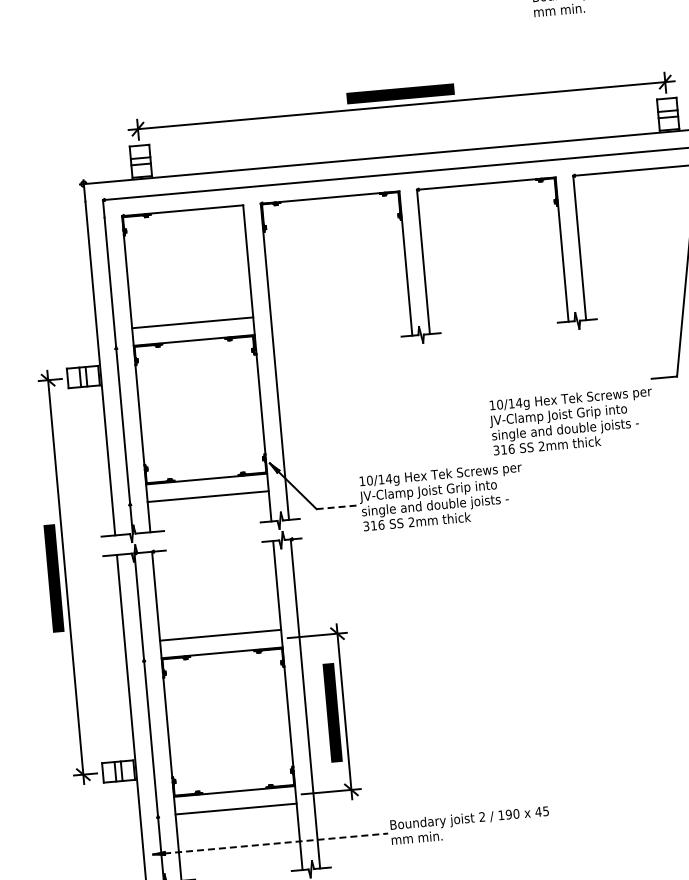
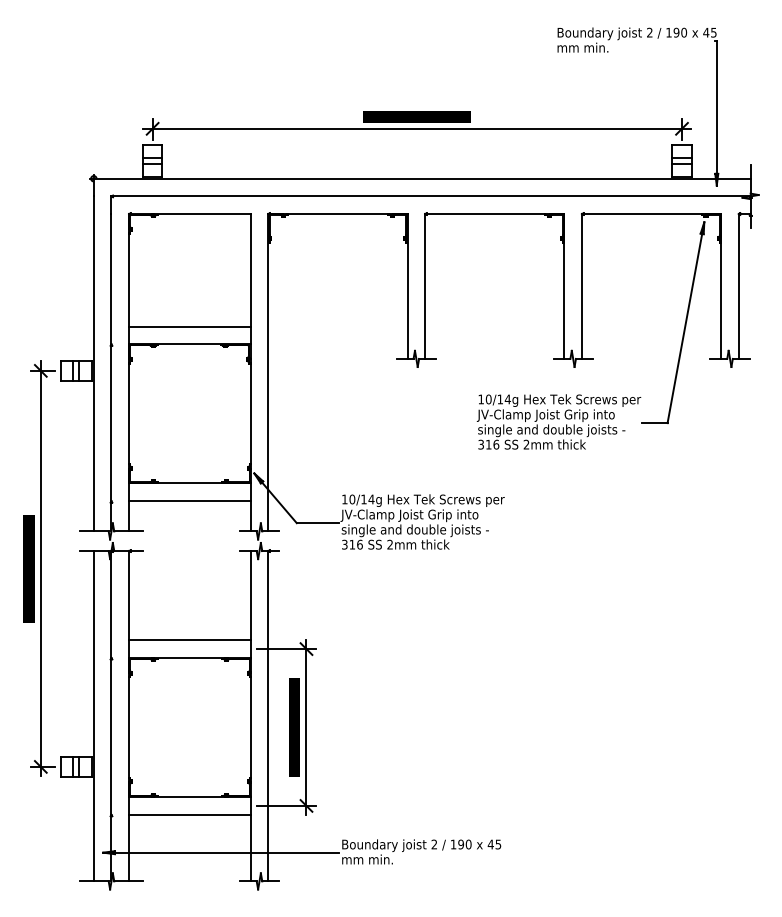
text: (571, 420) -> (558, 421), moved
line: (338, 507) -> (318, 523), dashed -> solid
line: (270, 843) -> (221, 852), dashed -> solid

